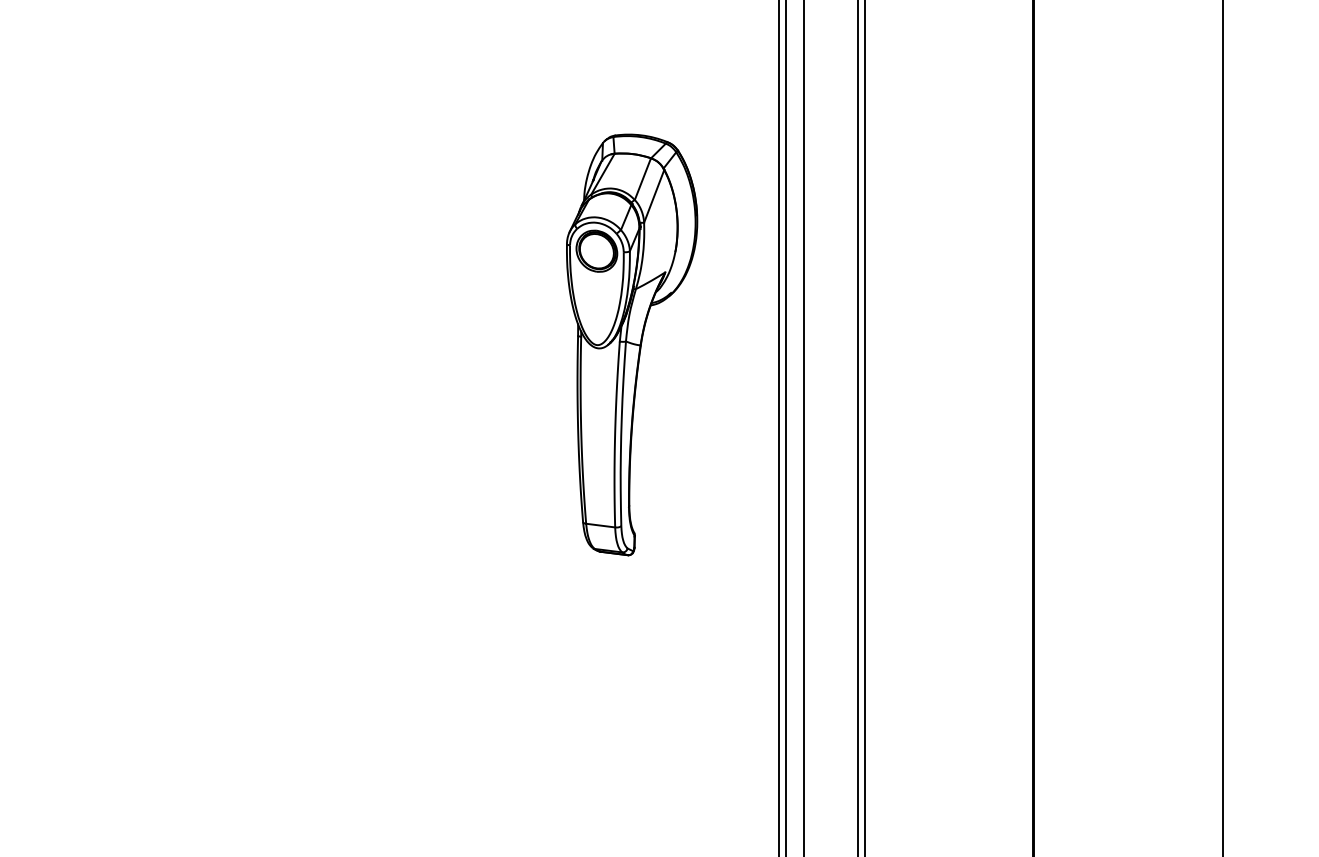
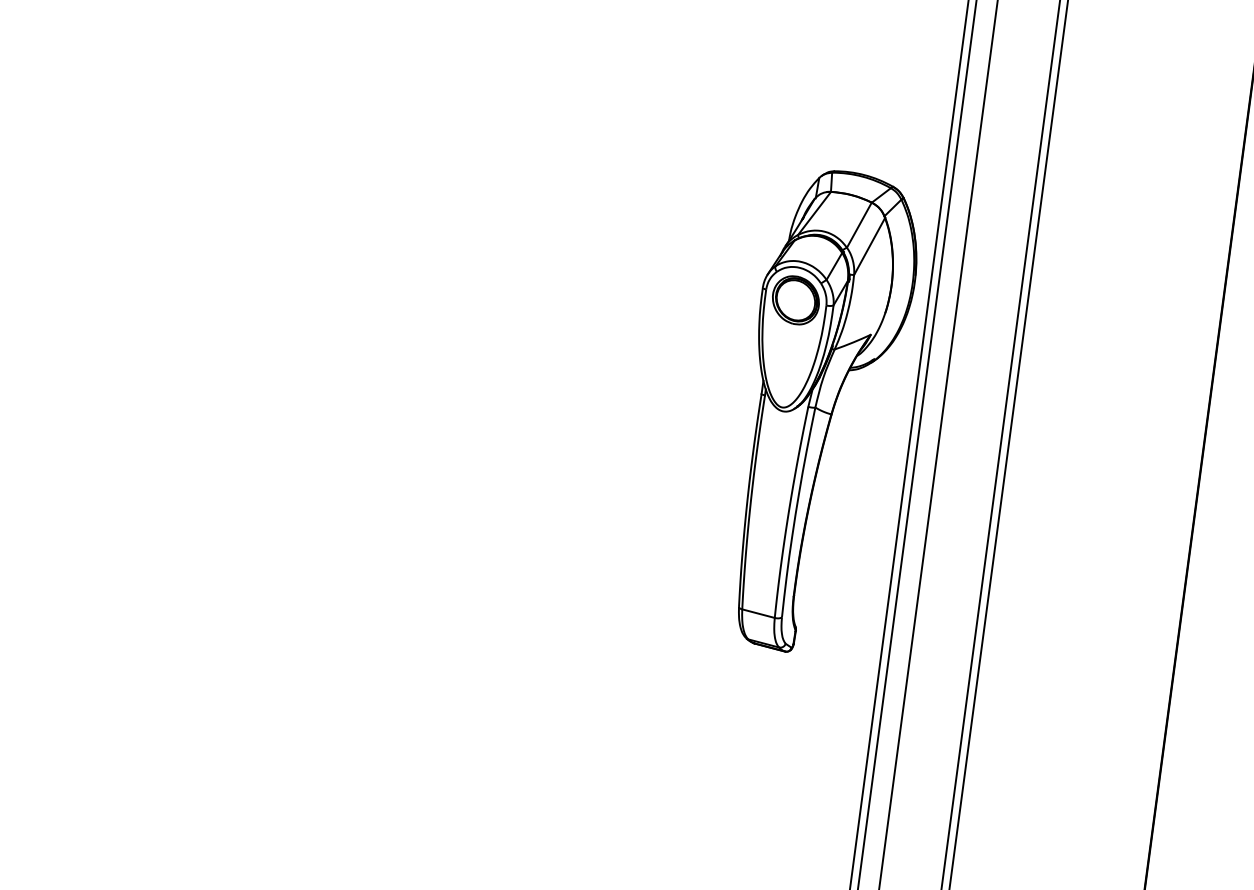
part: (632, 344) -> (822, 412), moved

